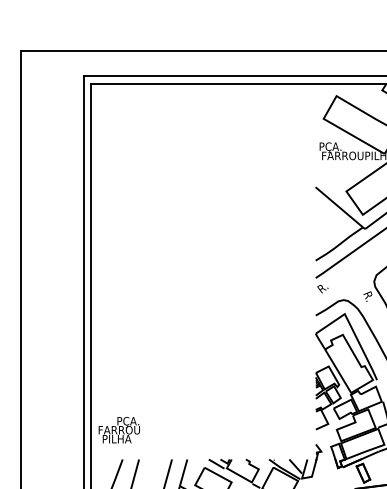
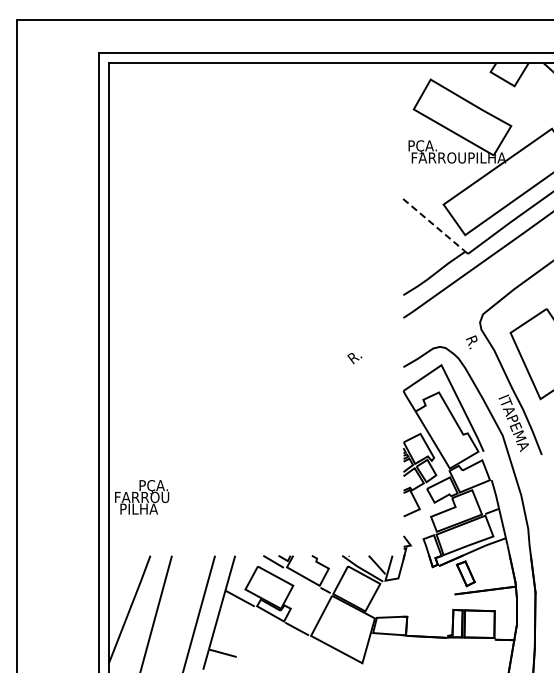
line: (339, 207) -> (434, 225), solid -> dashed
text: (322, 289) -> (354, 358), moved
text: (119, 430) -> (142, 497), moved

